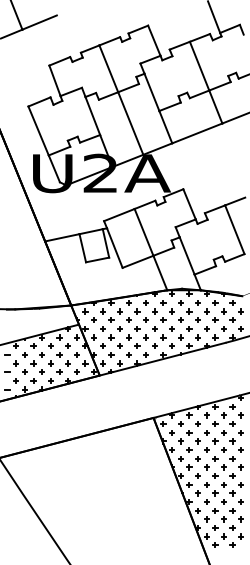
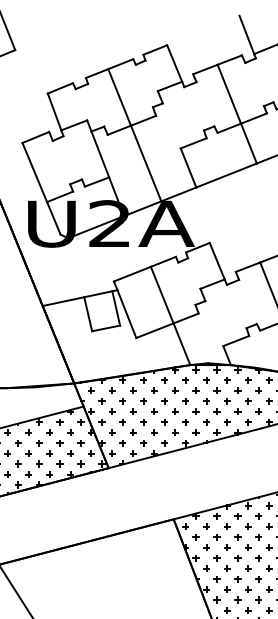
line: (39, 22) -> (35, 41), removed
line: (151, 92) -> (171, 126), removed
line: (186, 255) -> (213, 323), removed

